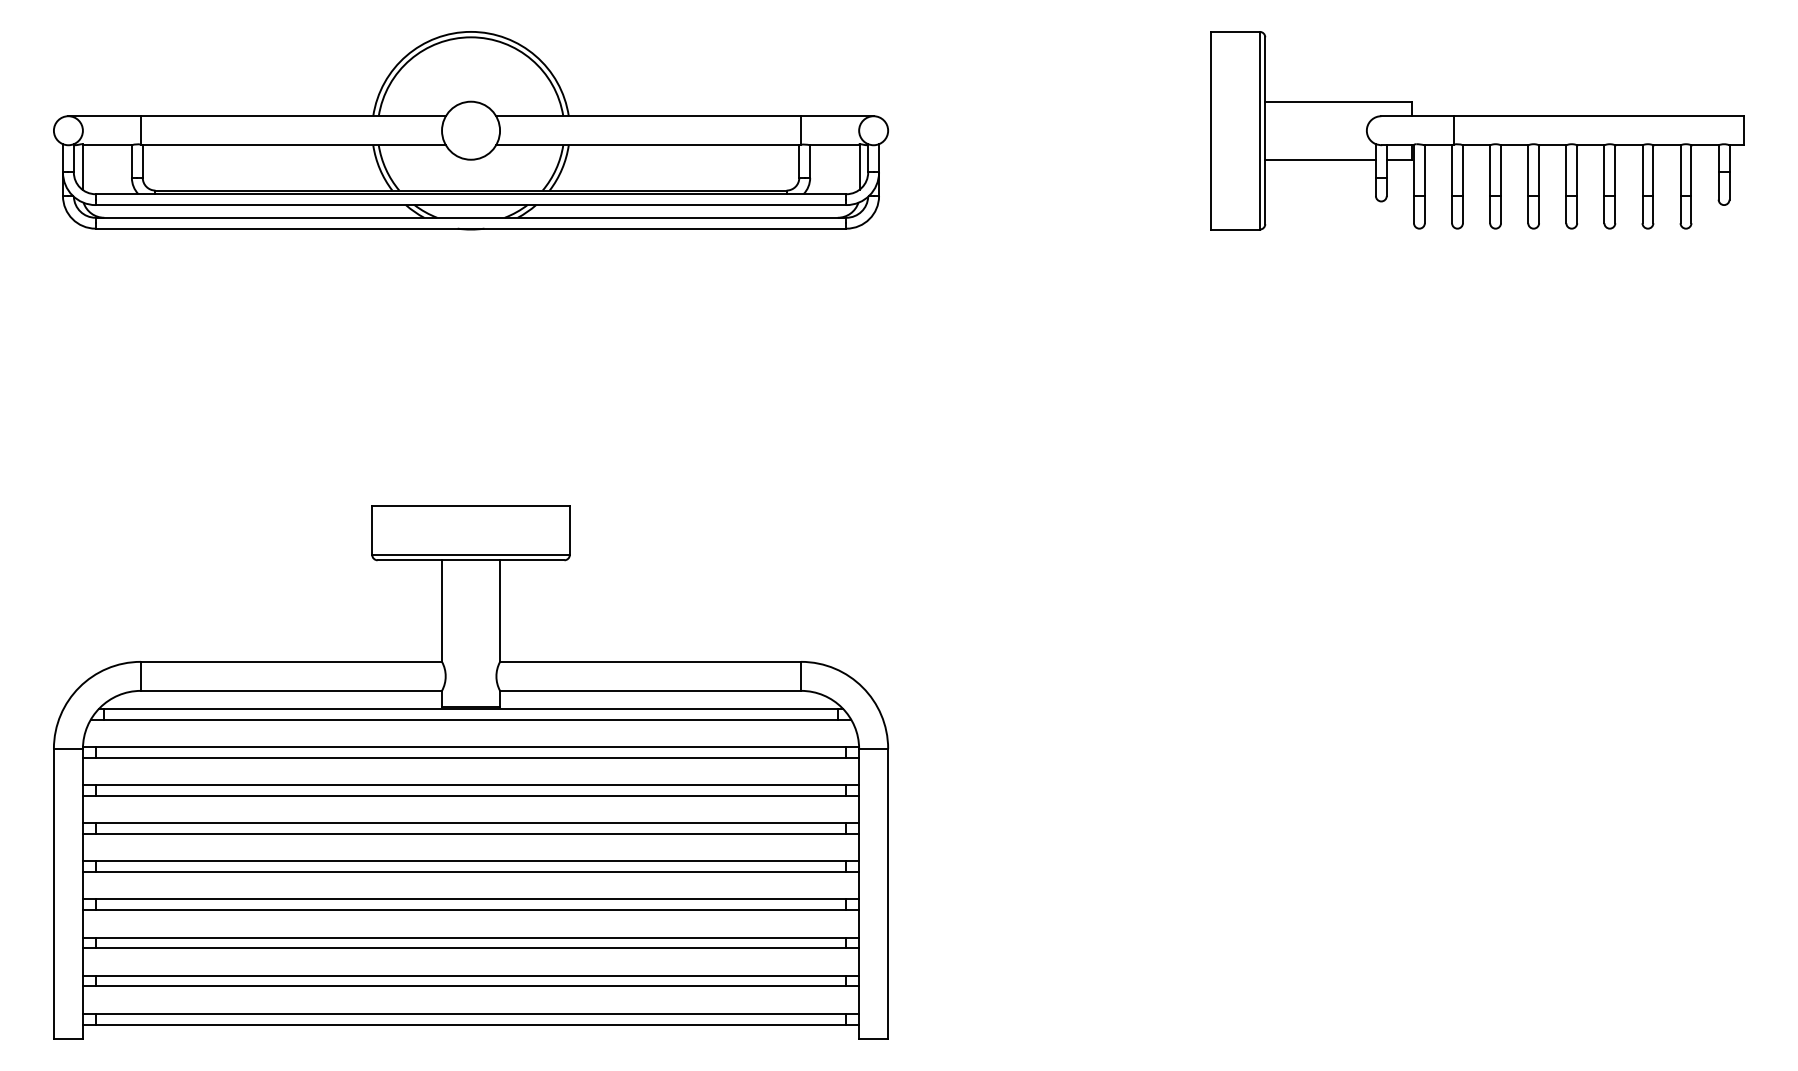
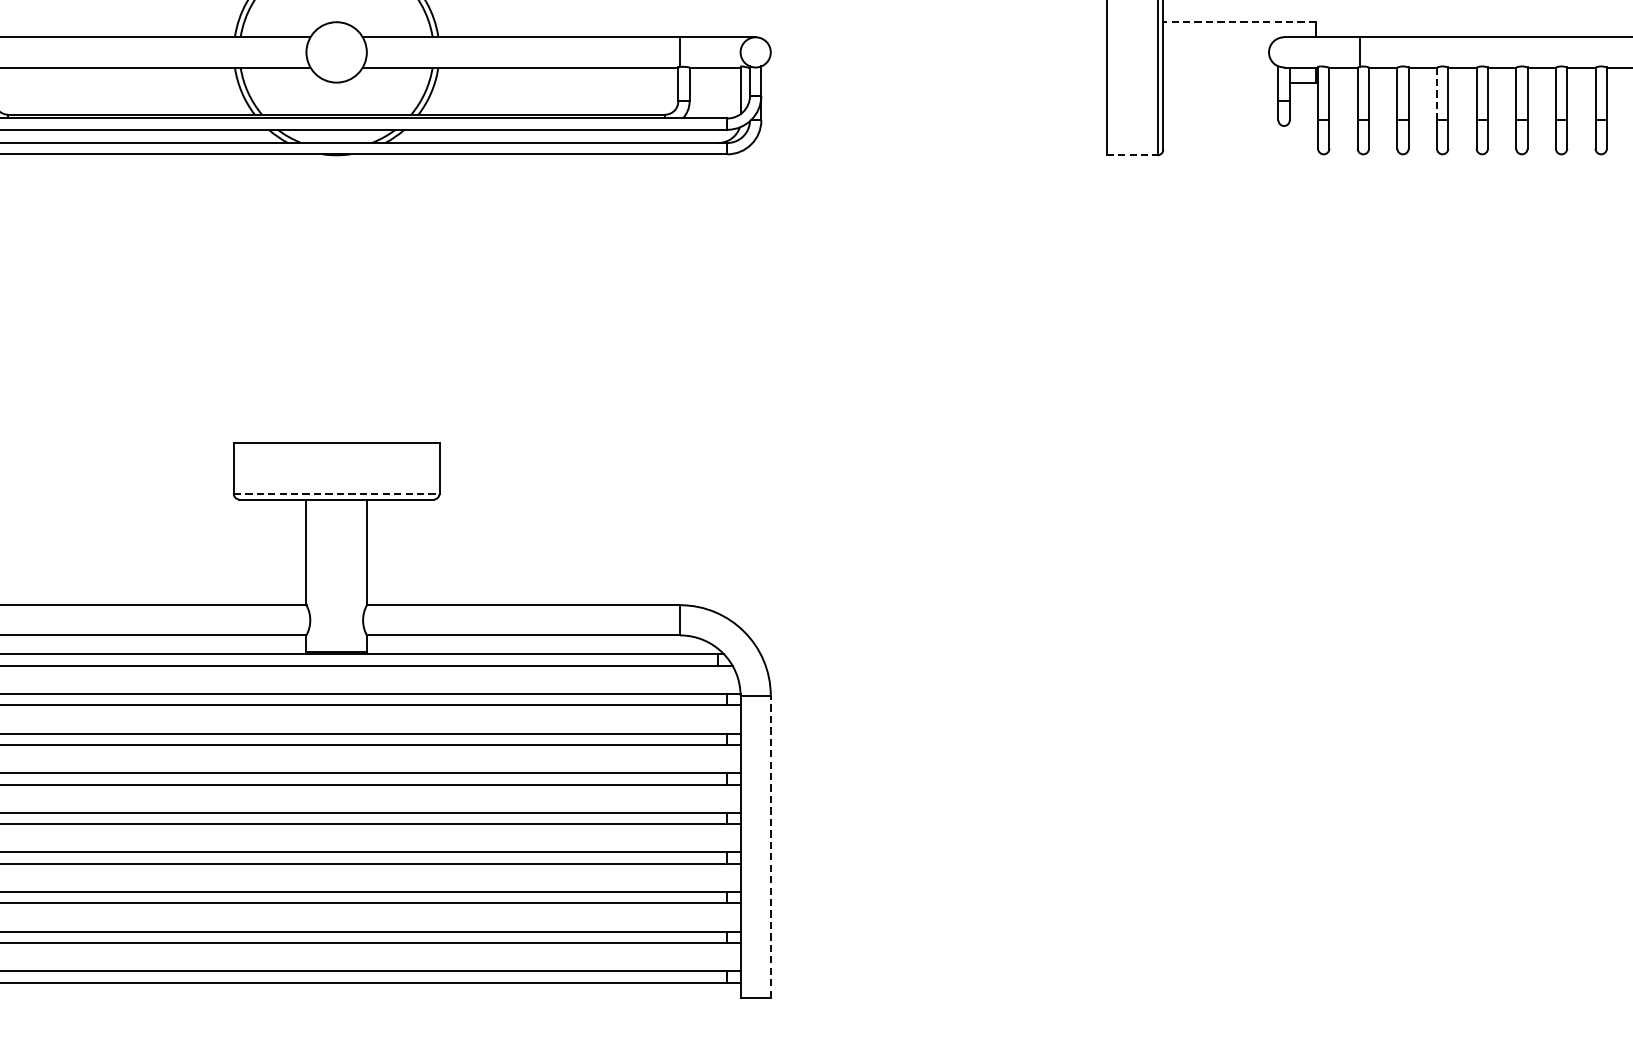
line: (1338, 101) -> (1239, 21), solid -> dashed
line: (1320, 159) -> (1220, 82), removed
line: (1528, 171) -> (1437, 94), solid -> dashed
line: (1235, 229) -> (1132, 155), solid -> dashed
line: (471, 554) -> (337, 493), solid -> dashed
line: (888, 893) -> (771, 846), solid -> dashed

